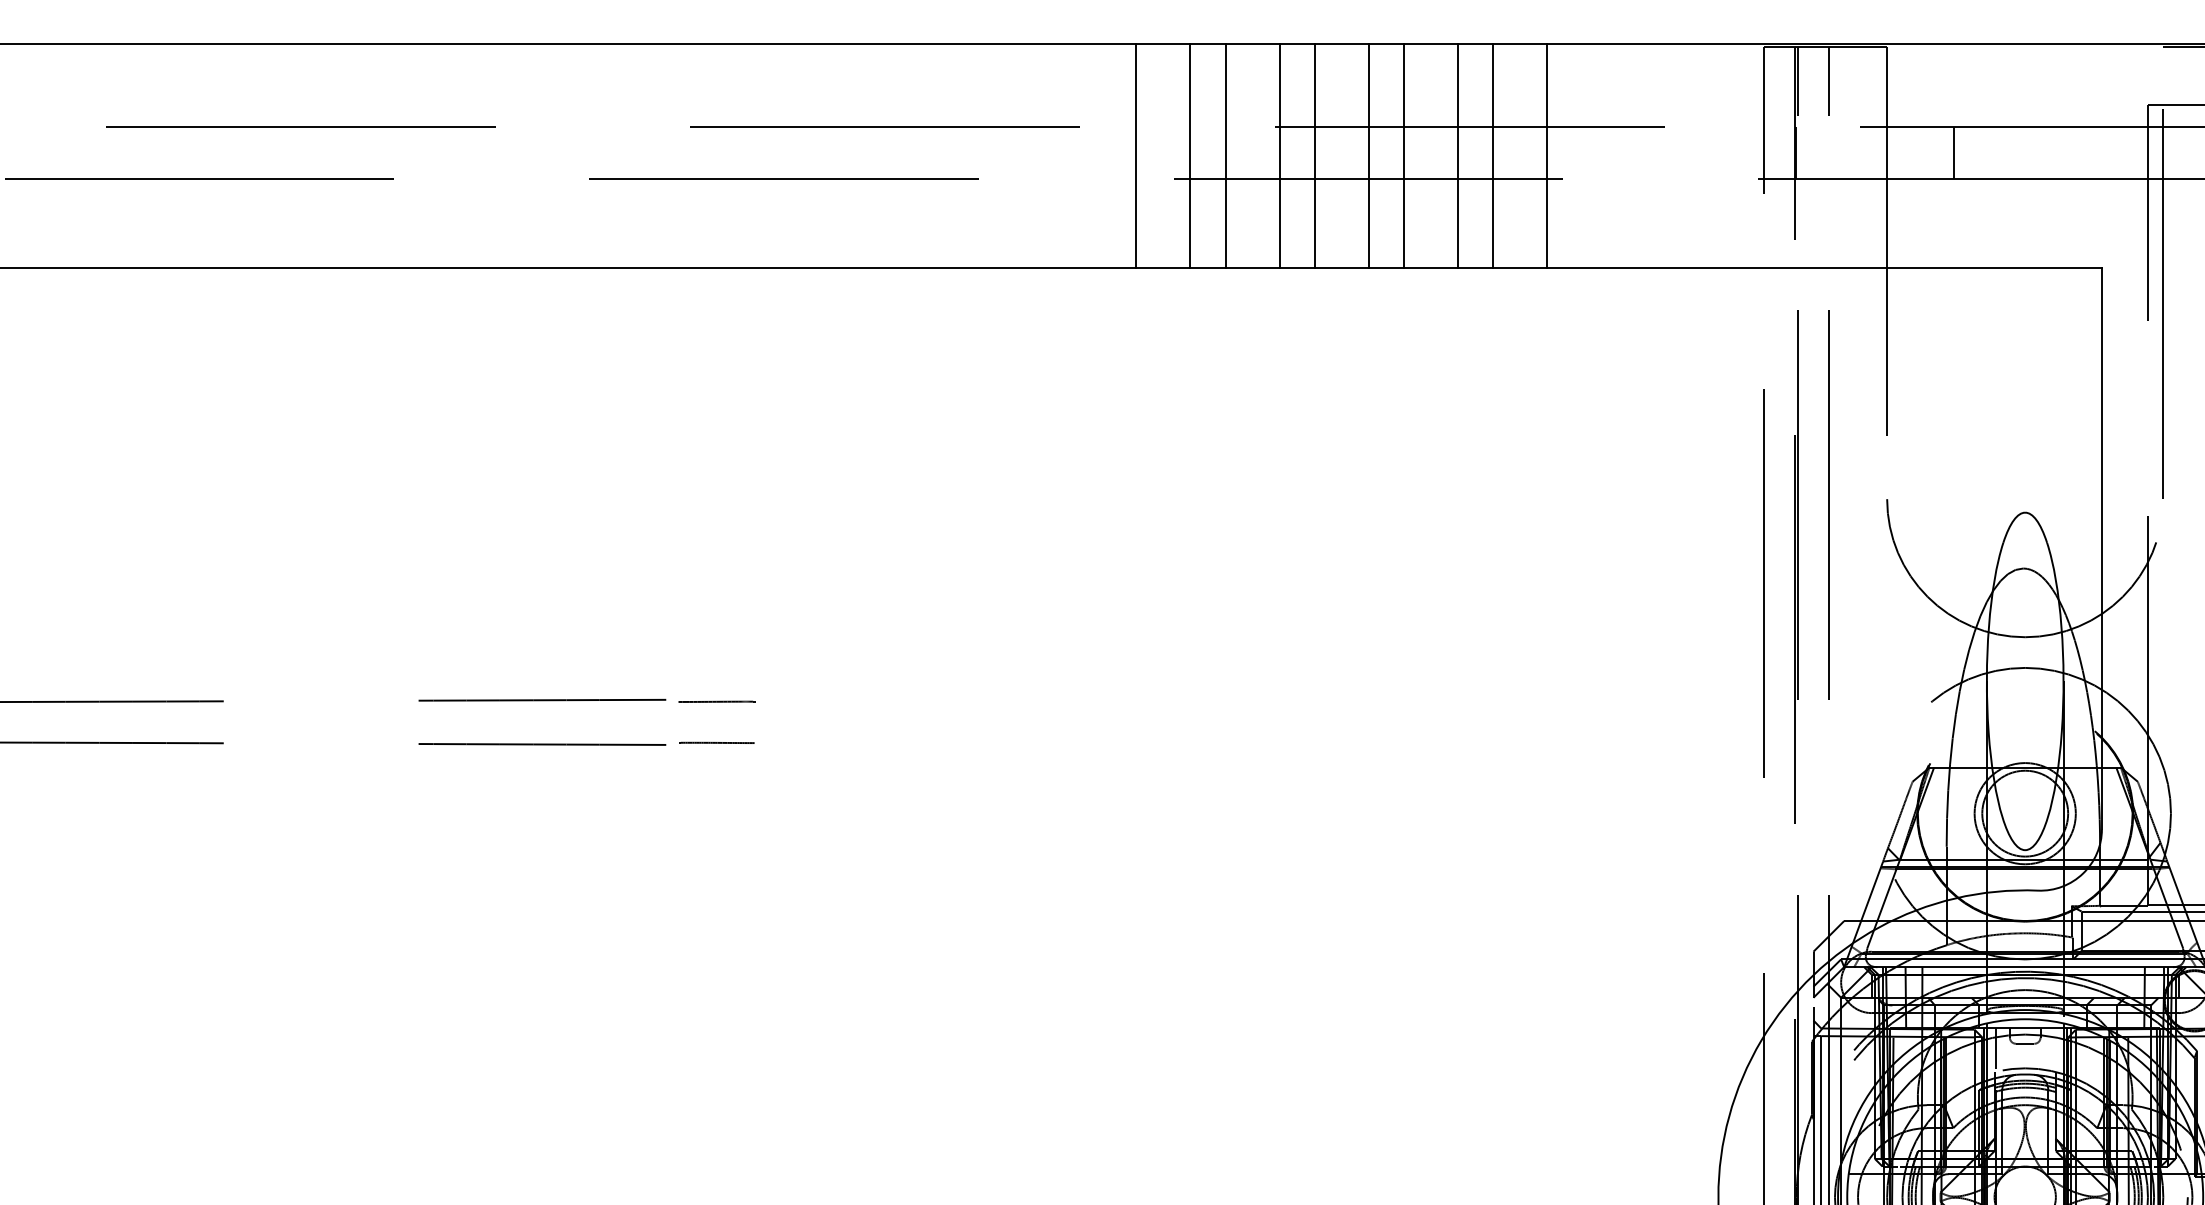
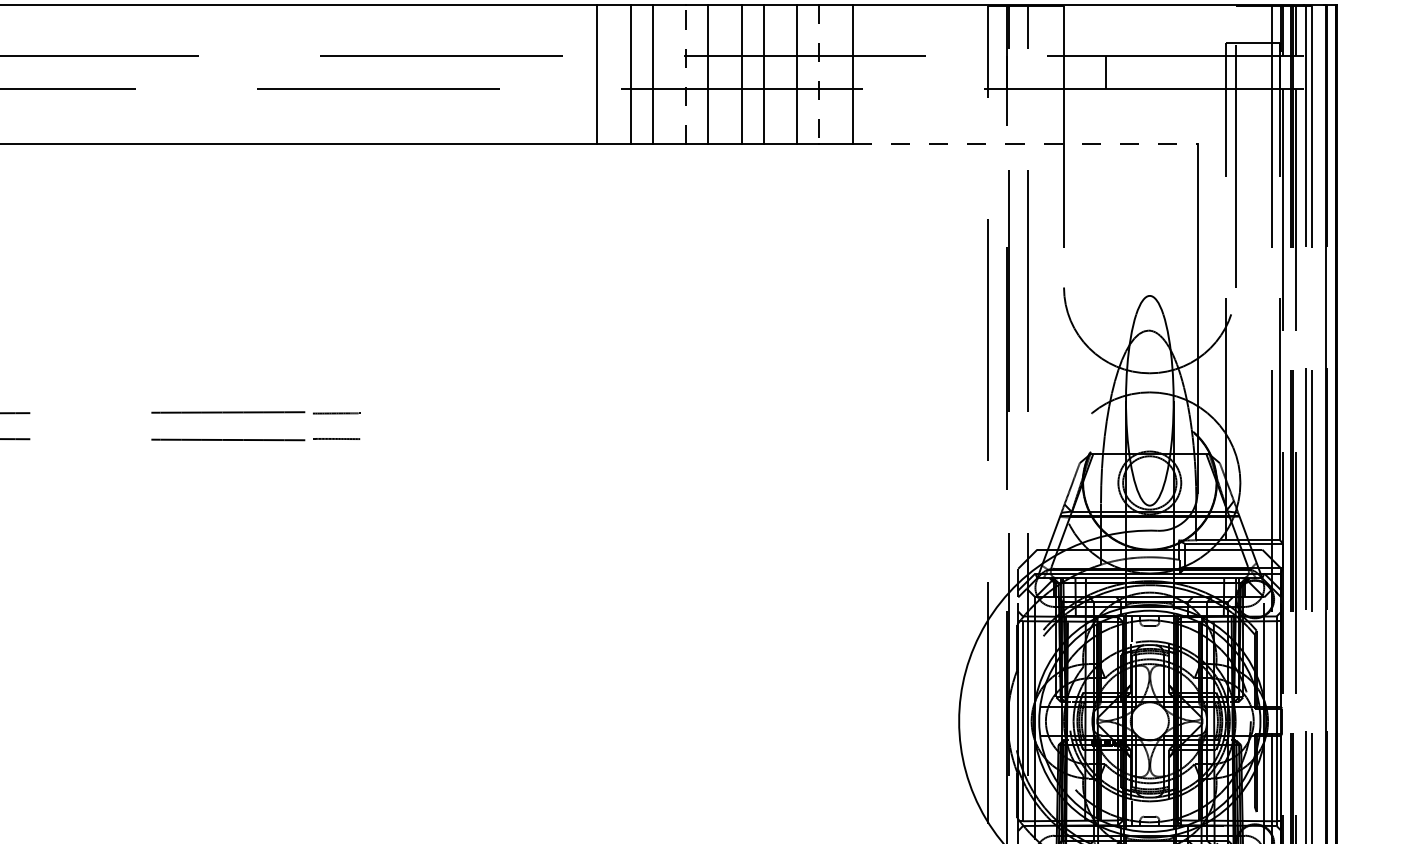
line: (1279, 156) -> (686, 74), solid -> dashed
line: (1493, 156) -> (819, 74), solid -> dashed
line: (1825, 267) -> (1025, 143), solid -> dashed

